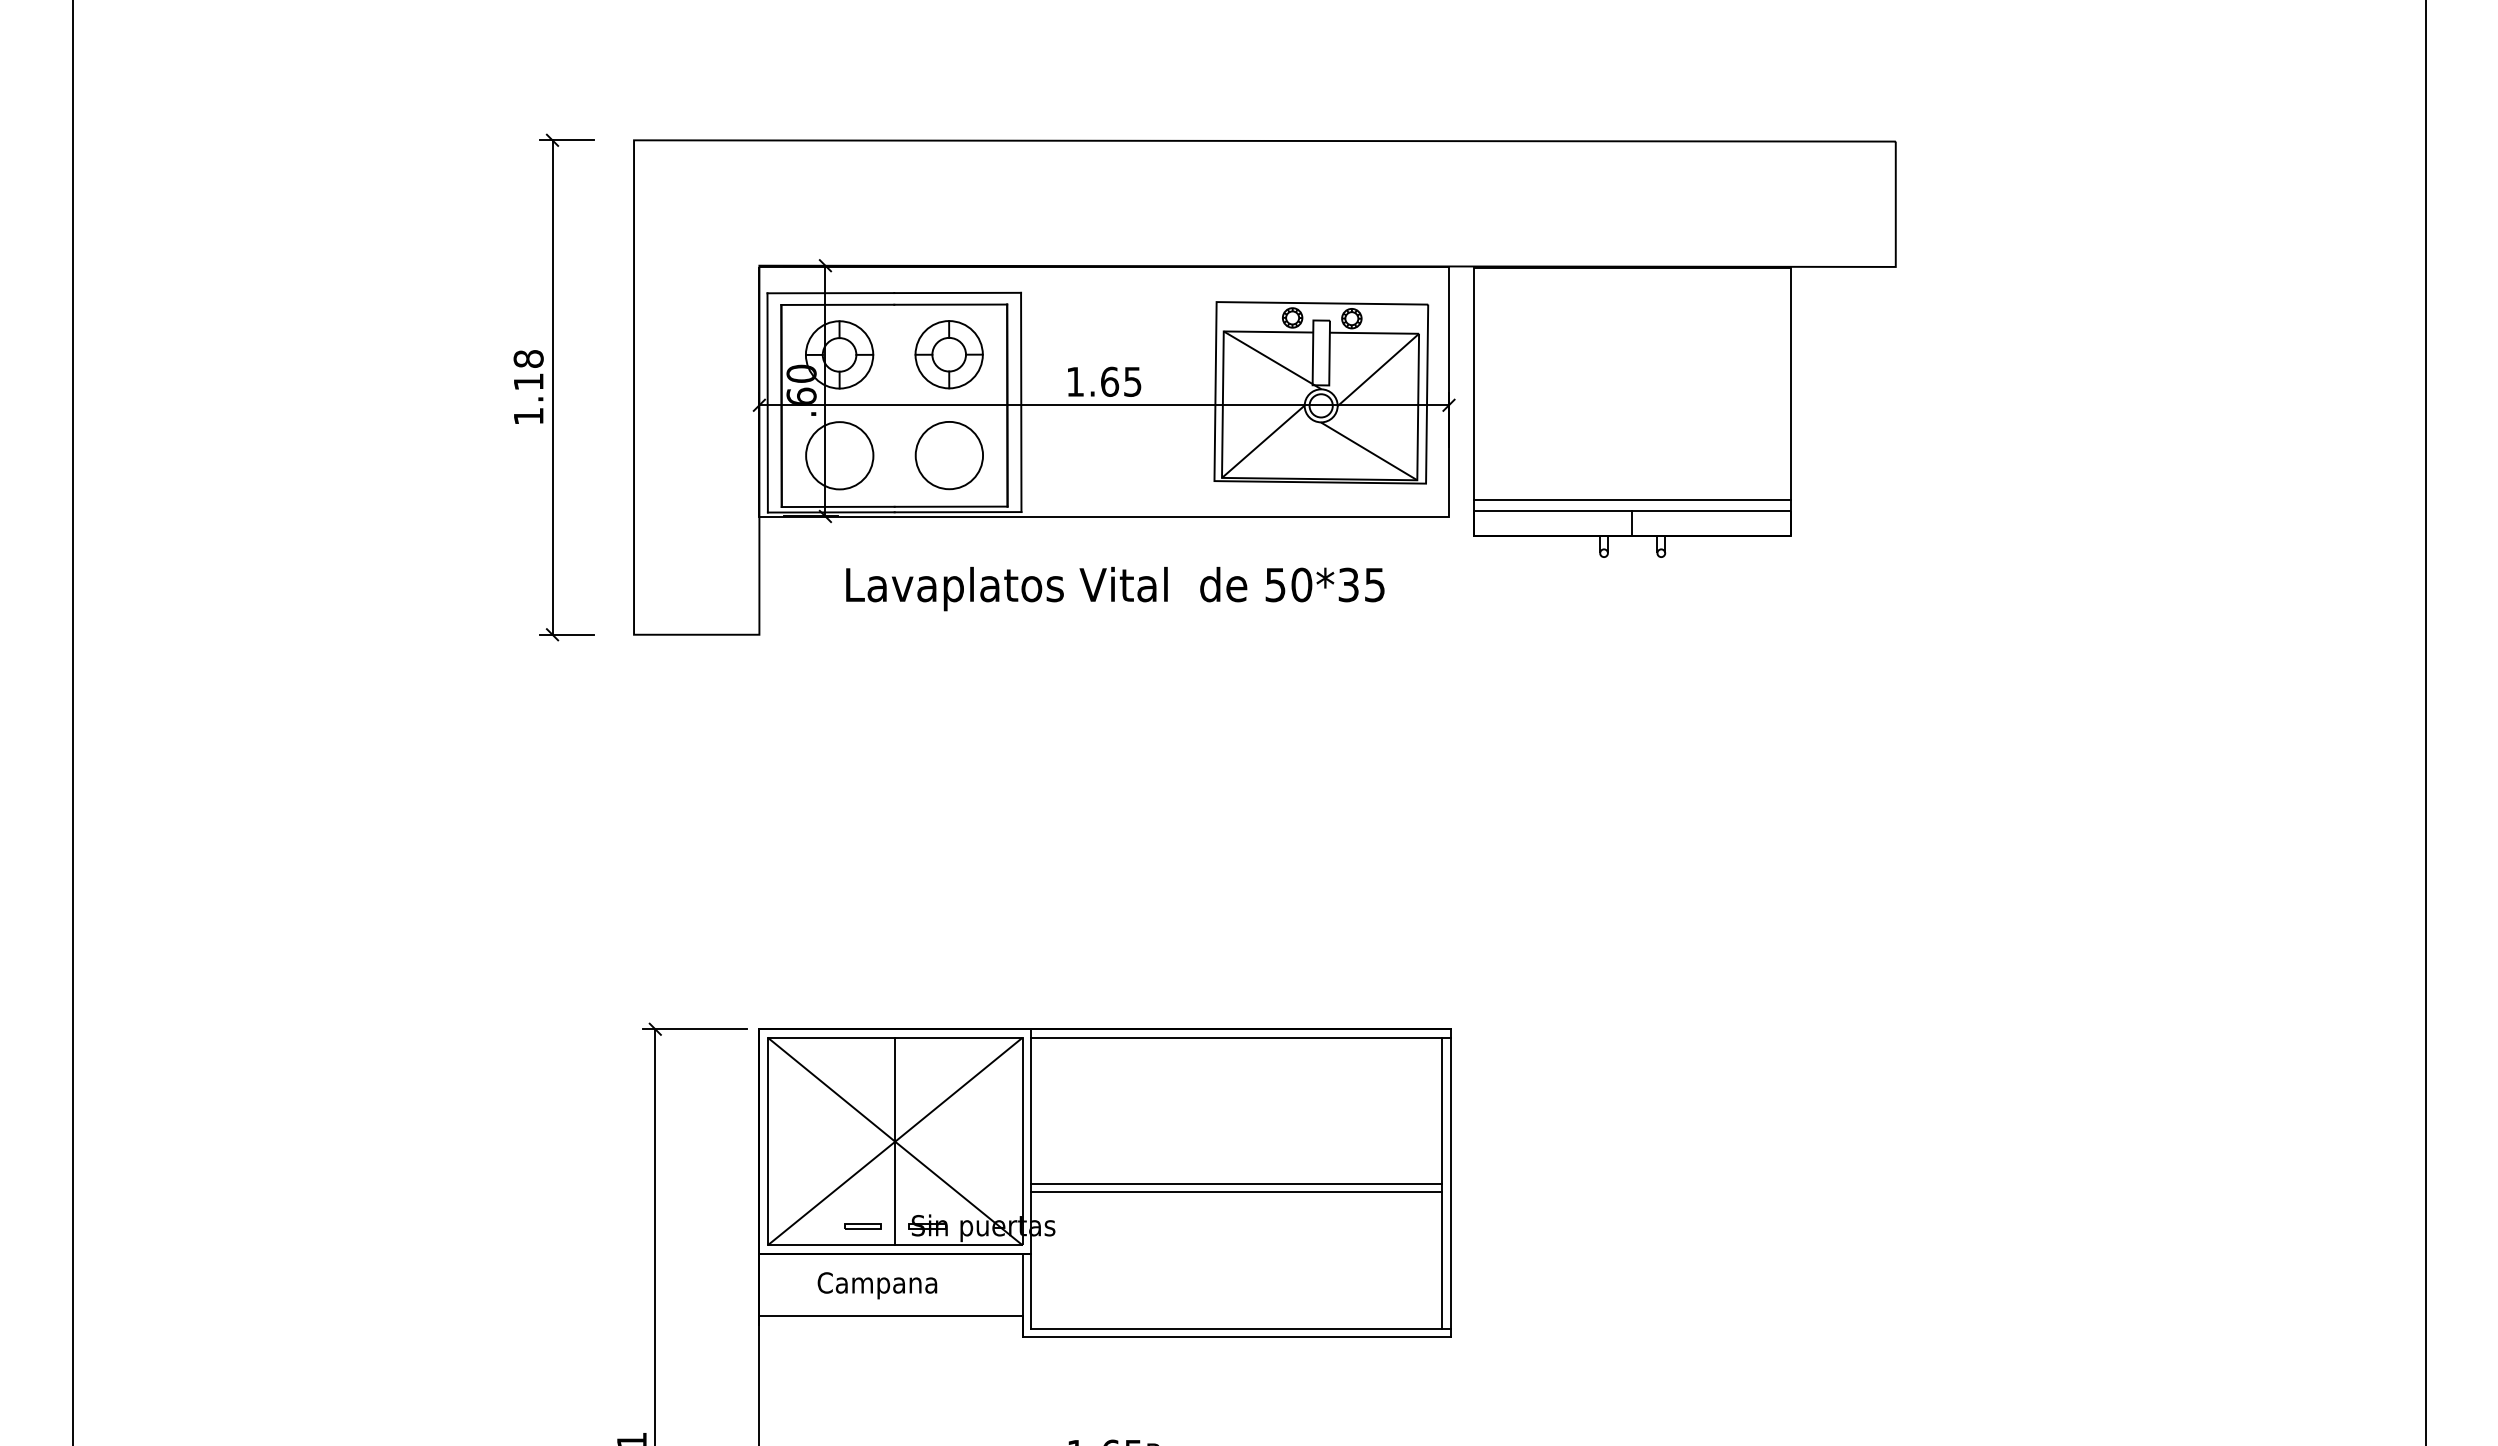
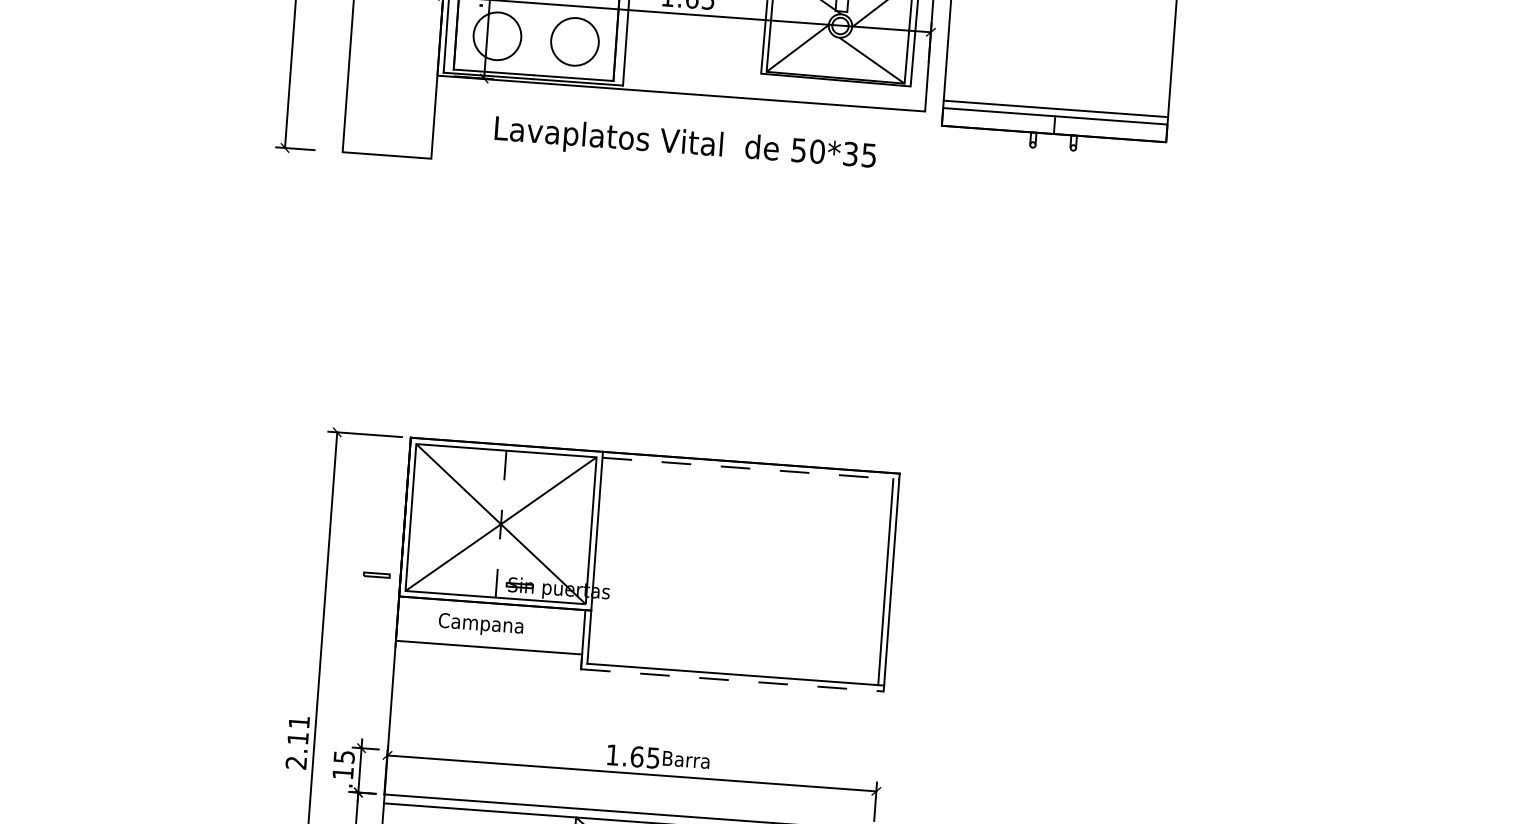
line: (1240, 1037) -> (750, 468), solid -> dashed
line: (895, 1141) -> (501, 524), solid -> dashed
line: (1236, 1183) -> (740, 571), removed
line: (1236, 1191) -> (739, 577), removed
part: (862, 1226) -> (376, 575), moved
line: (1236, 1337) -> (732, 680), solid -> dashed

